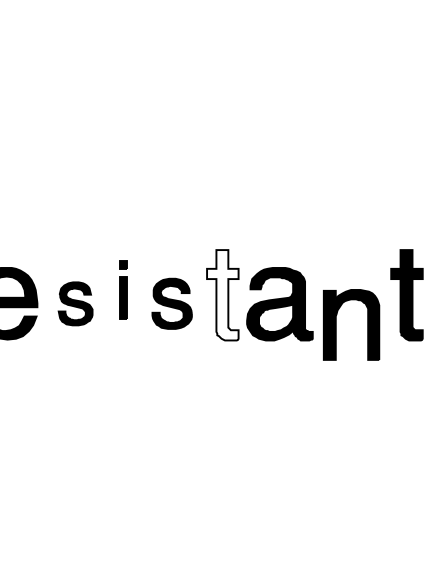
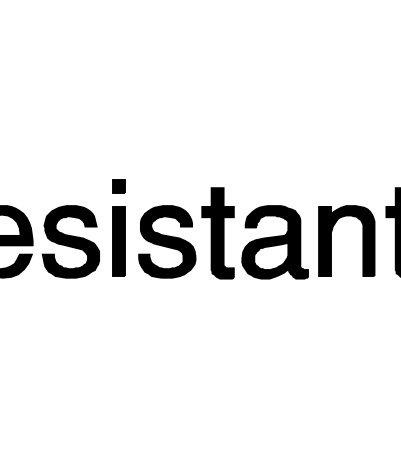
part: (123, 289) -> (118, 227), size x1.67
fill: (222, 295) -> (217, 233), added
part: (75, 303) -> (70, 241), size x1.67
part: (172, 303) -> (167, 241), size x1.43
part: (336, 324) -> (331, 240), moved

